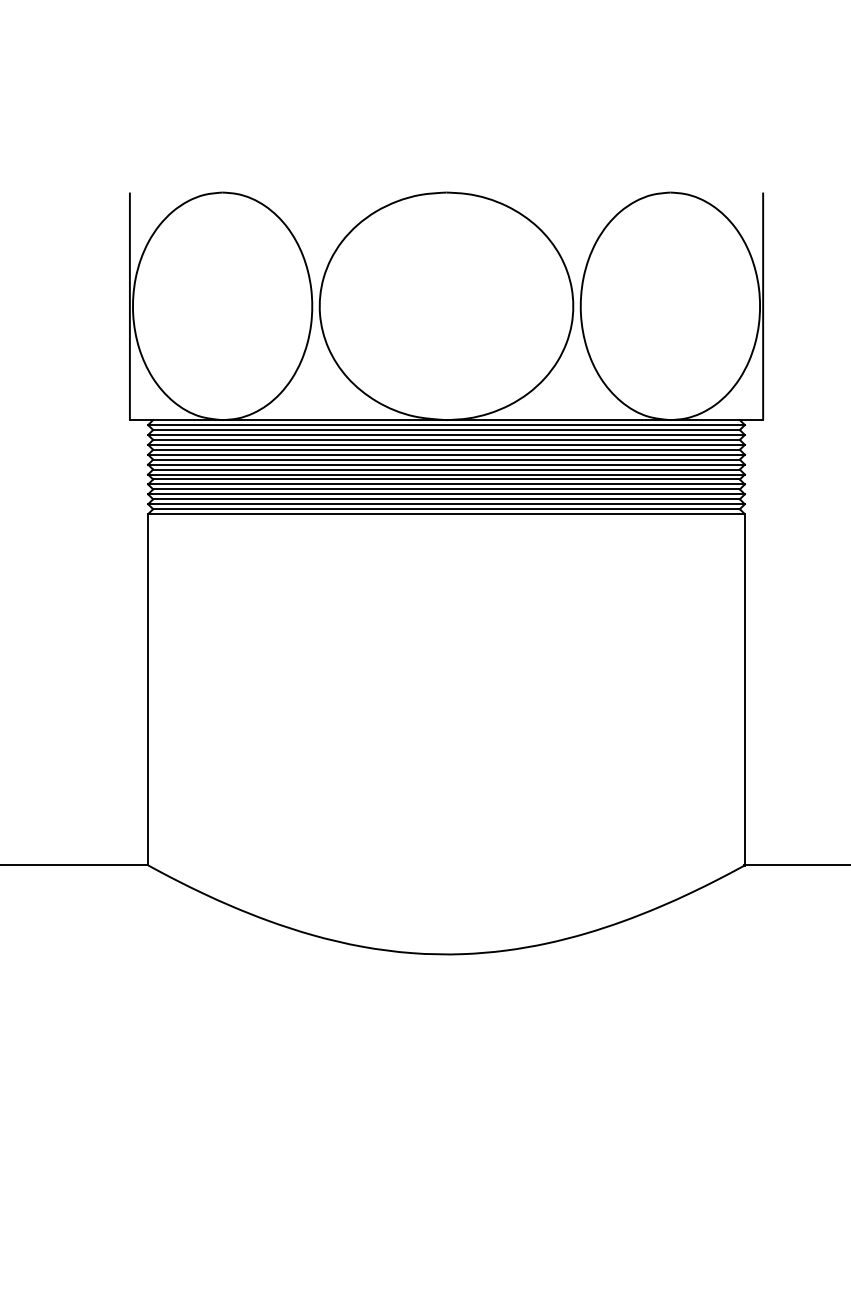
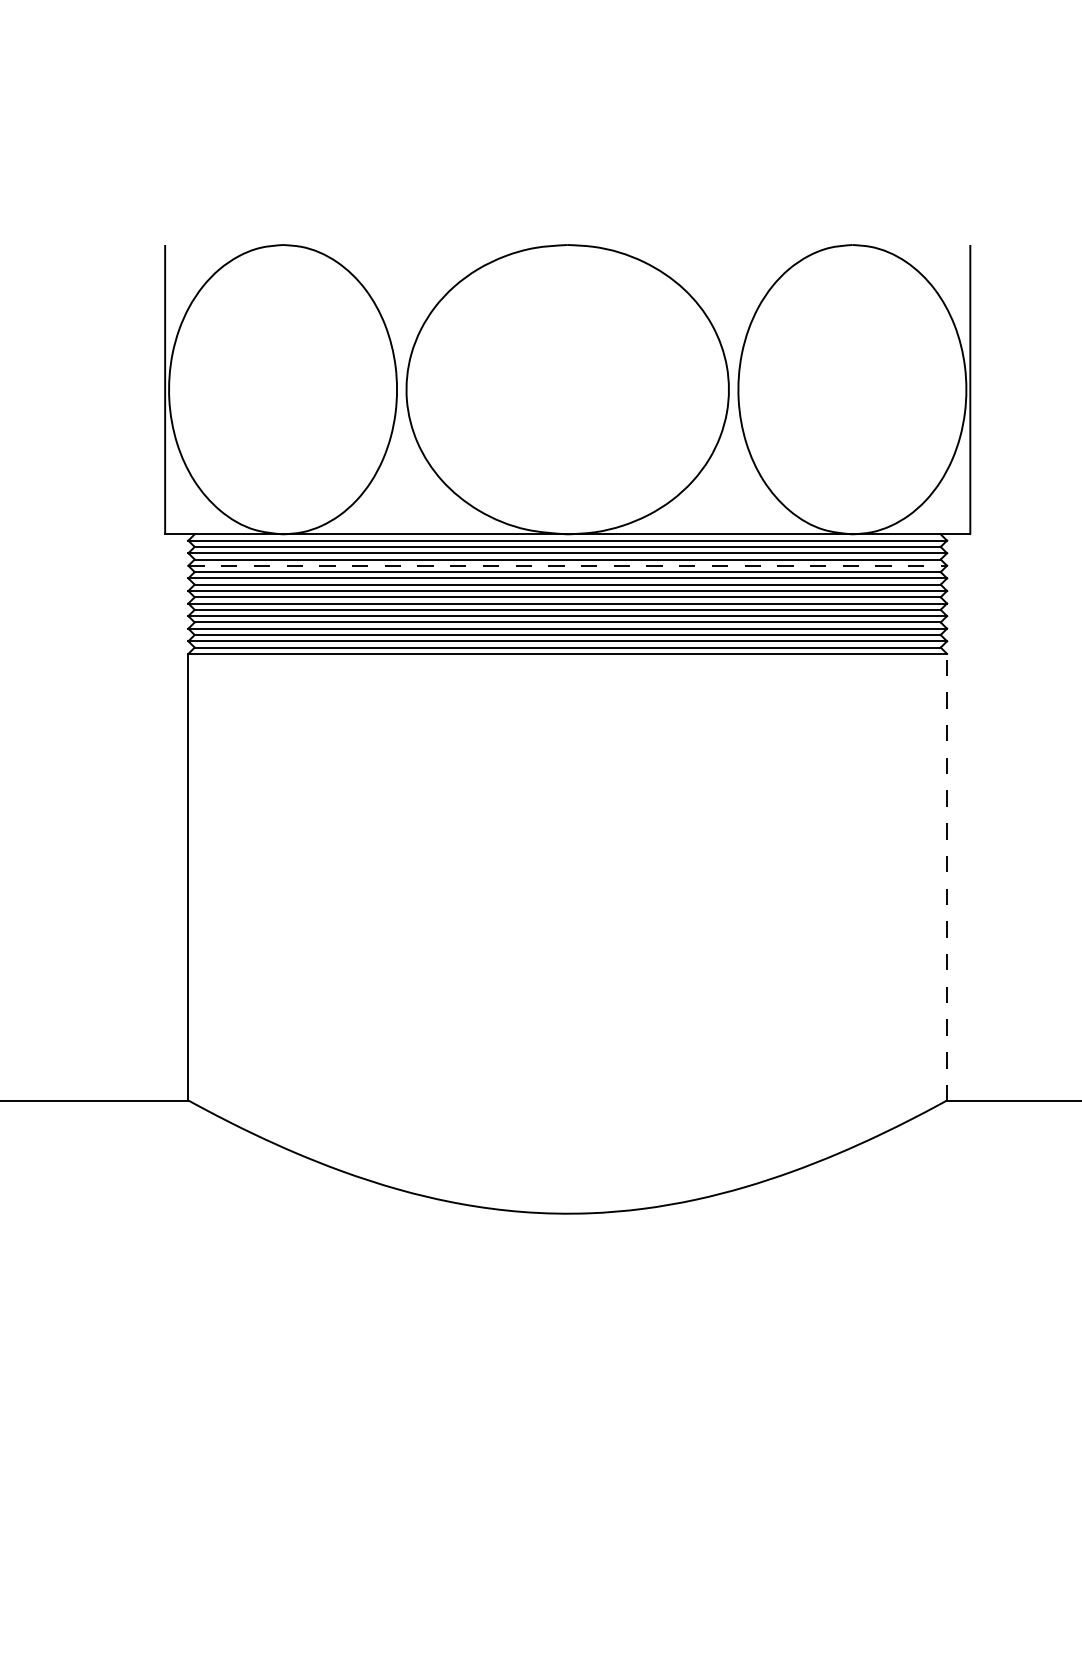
line: (447, 444) -> (568, 565), solid -> dashed
line: (744, 690) -> (946, 878), solid -> dashed

